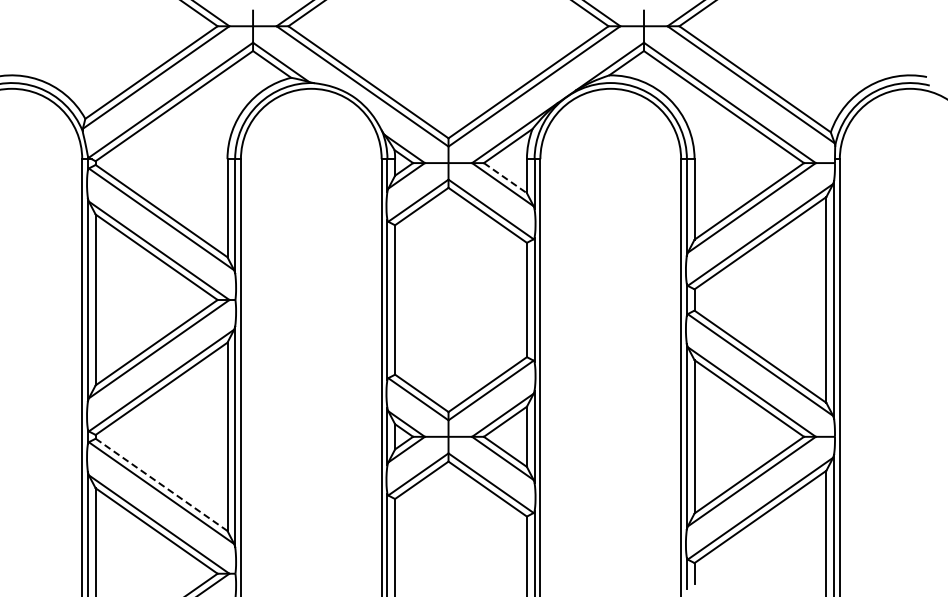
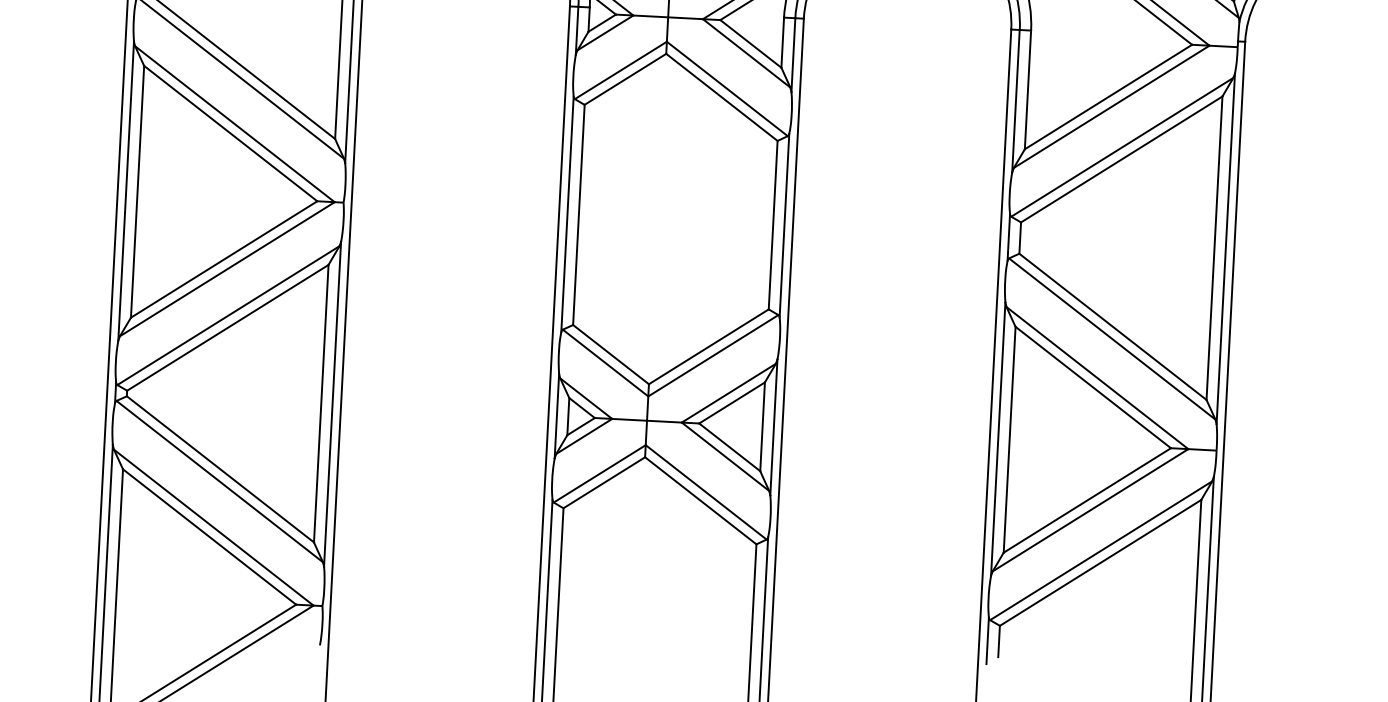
line: (505, 178) -> (750, 44), dashed -> solid
line: (162, 485) -> (221, 470), dashed -> solid

